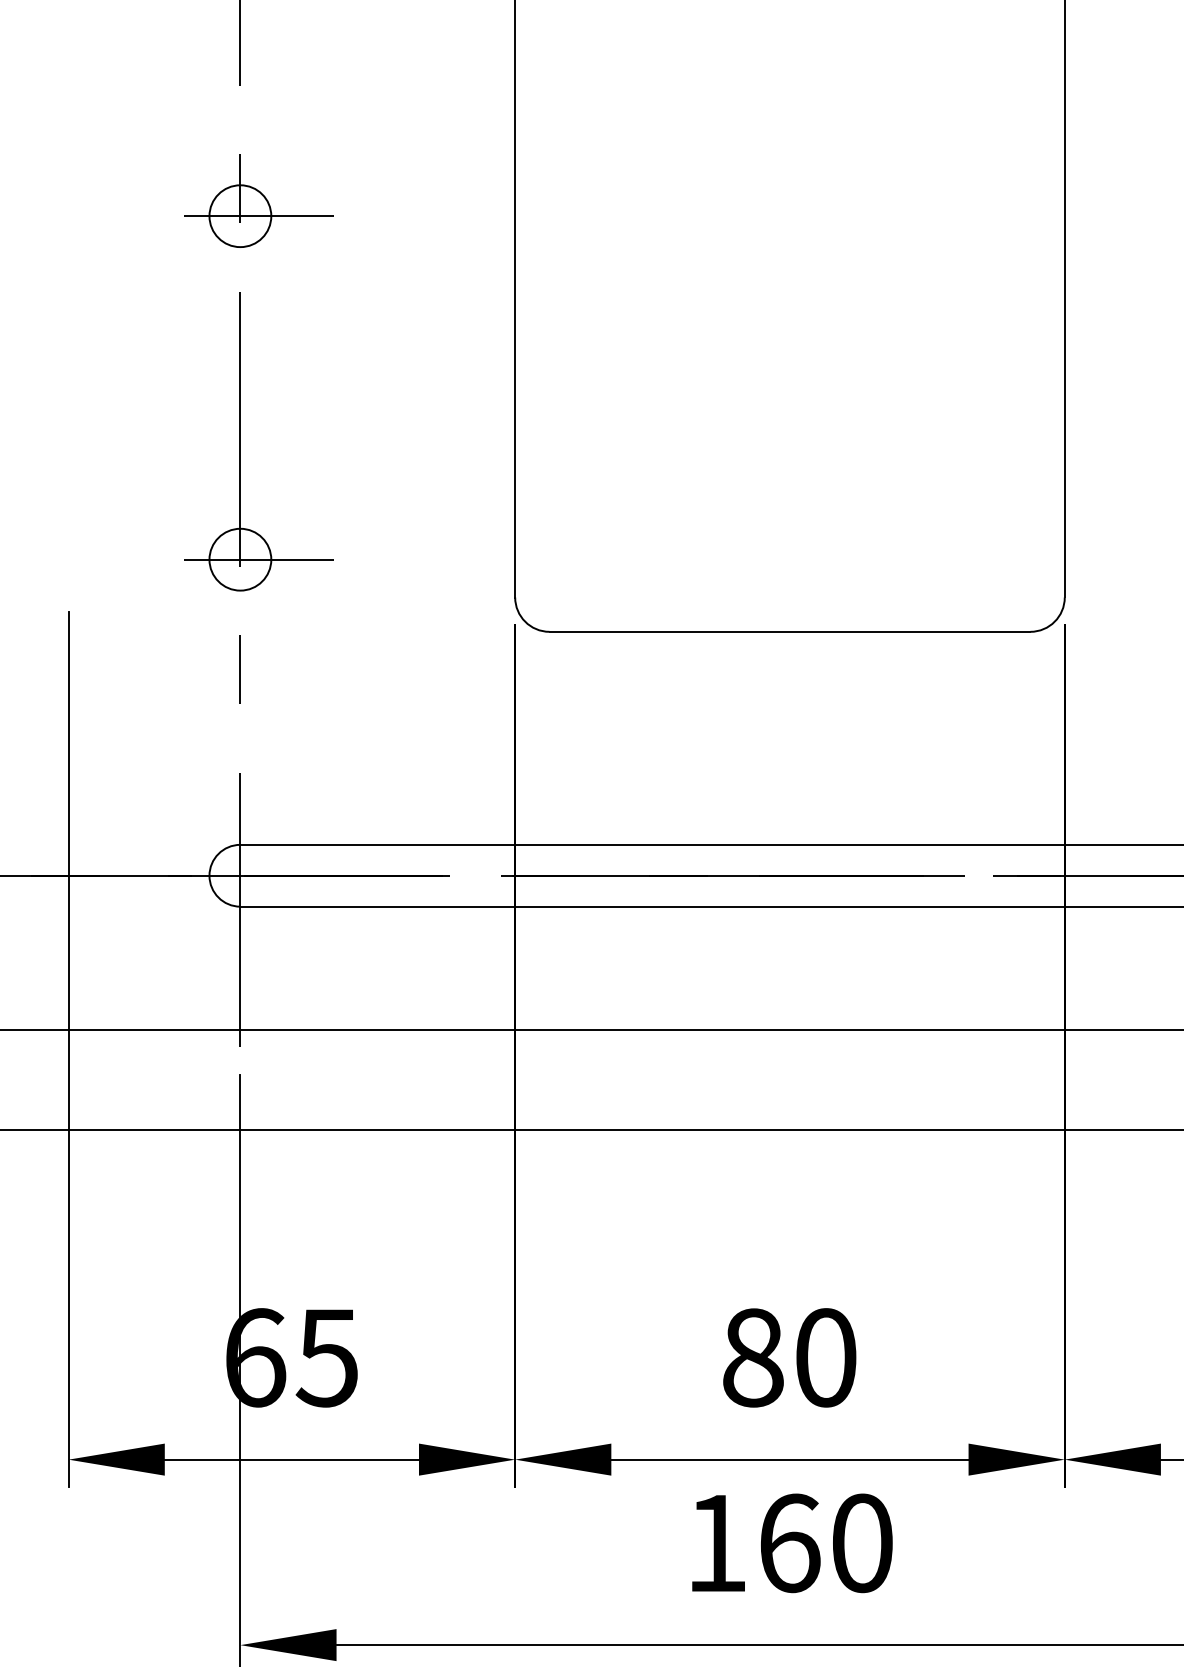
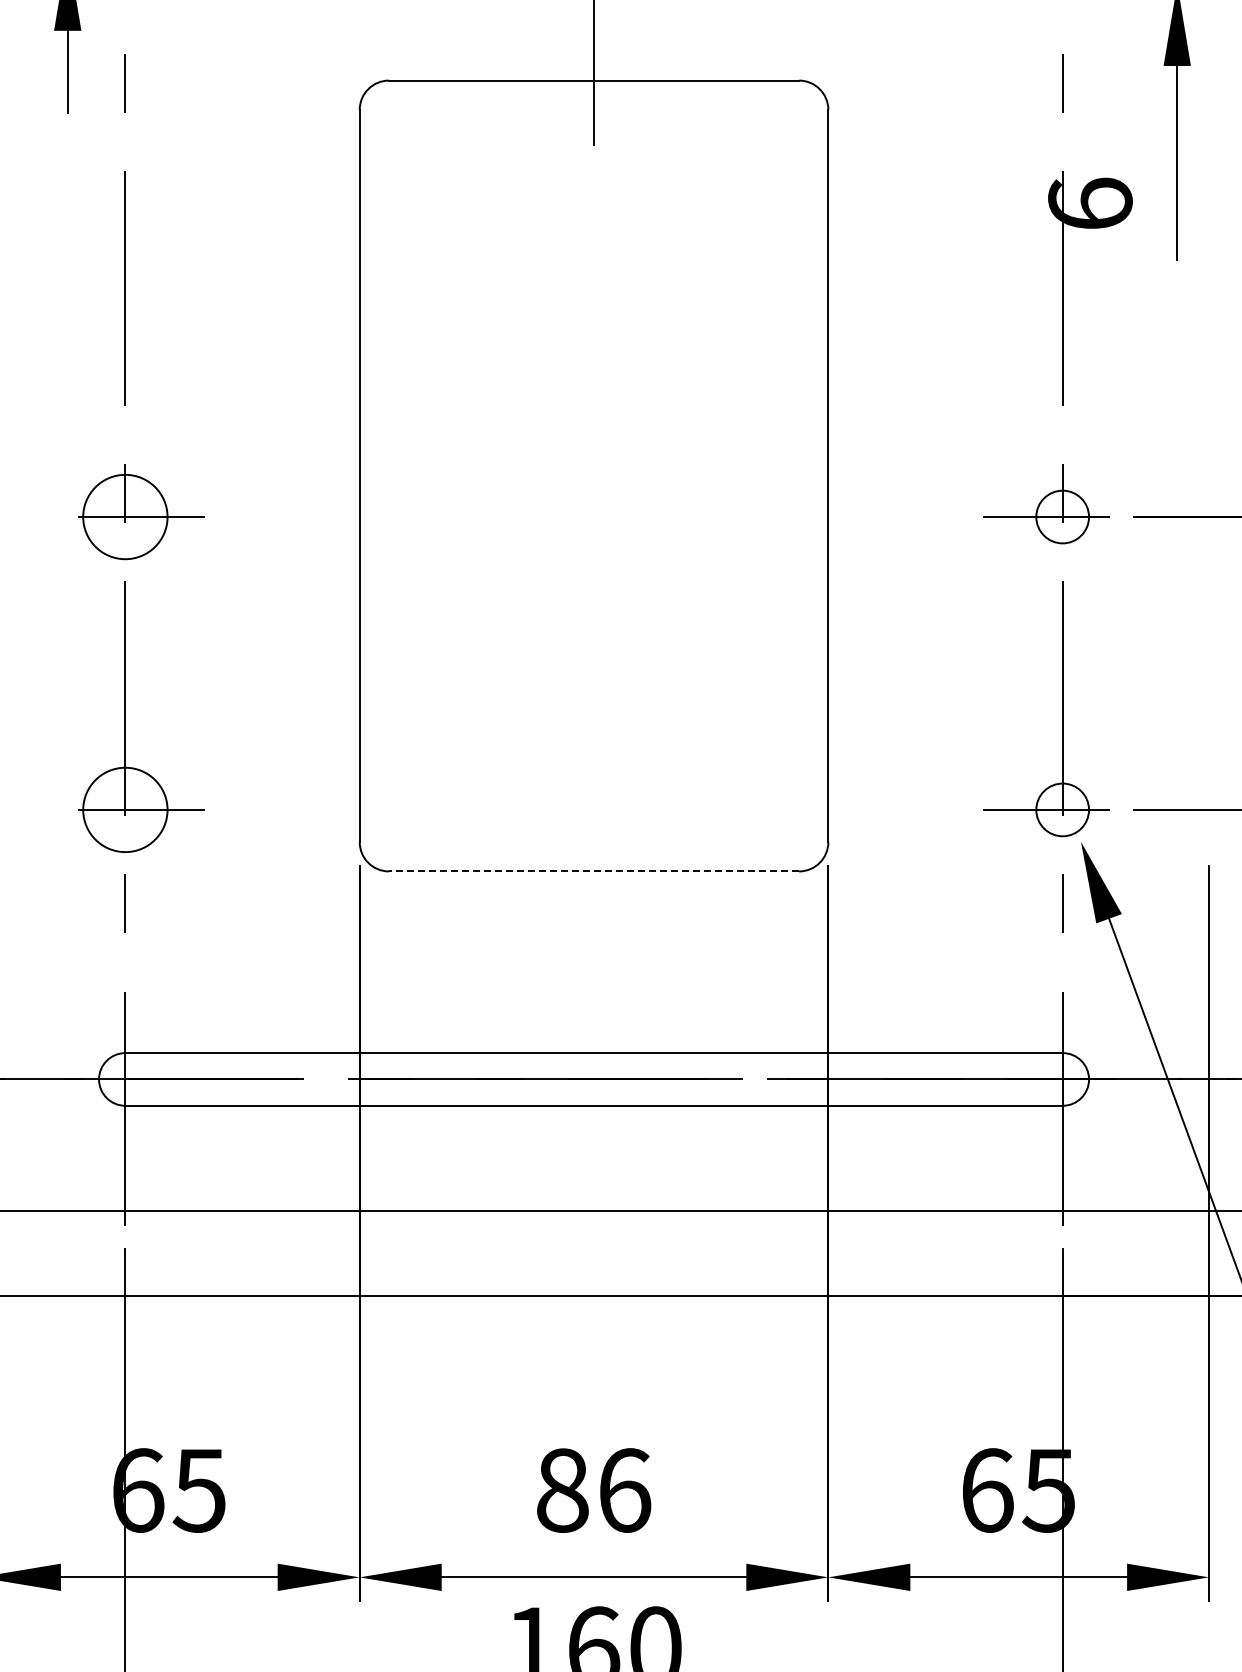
circle: (240, 215) -> (125, 516), size x1.6
circle: (240, 559) -> (125, 809), size x1.6
line: (789, 631) -> (593, 871), solid -> dashed
text: (826, 1357) -> (625, 1490), 80 -> 86

